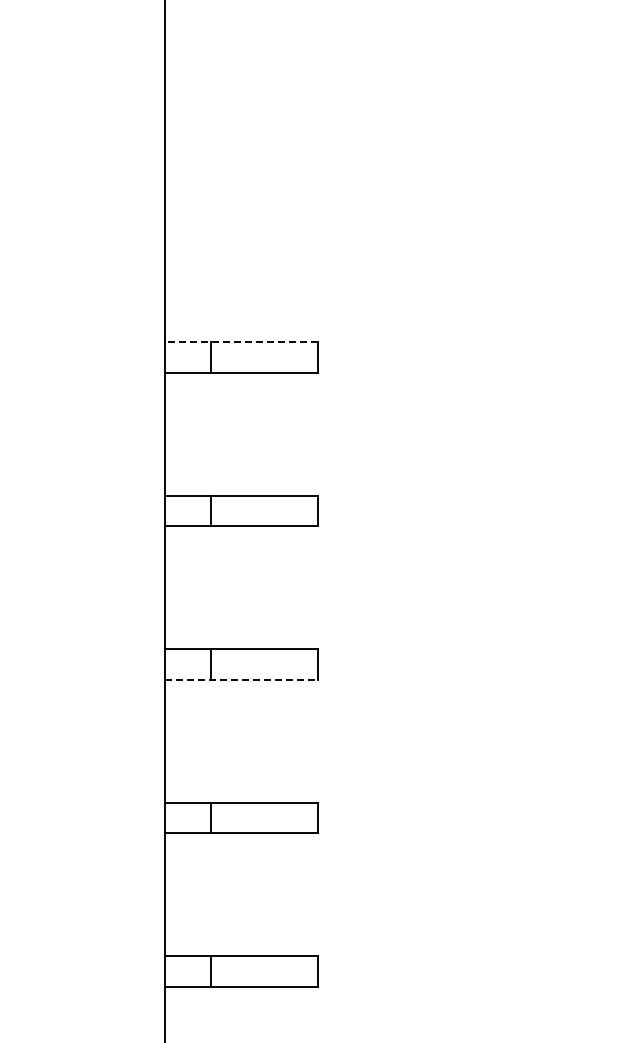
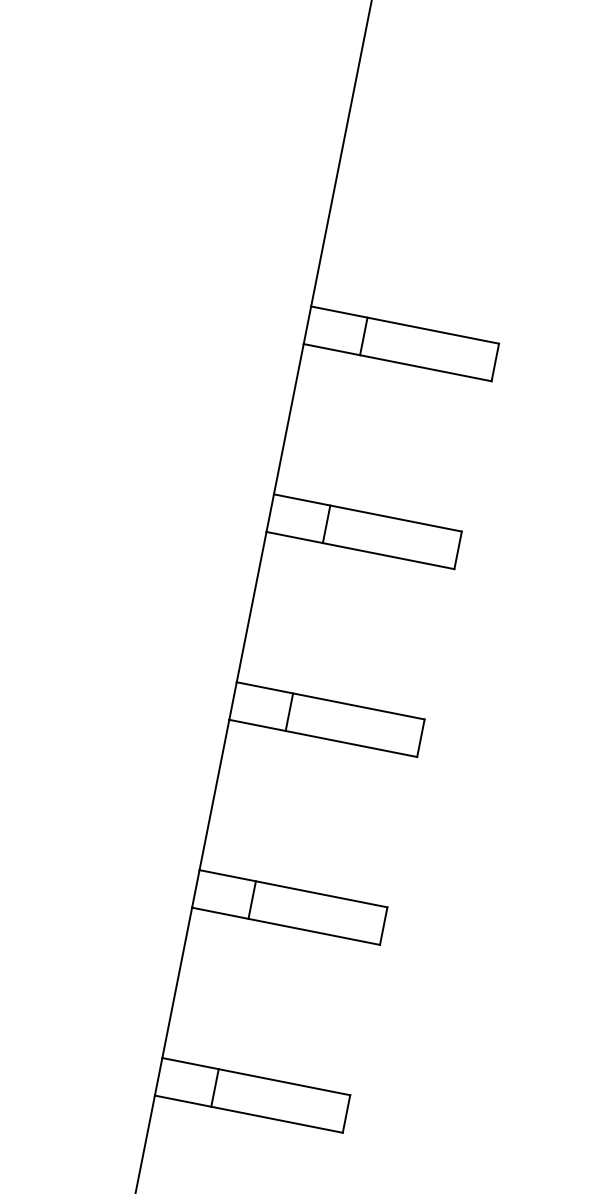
line: (241, 342) -> (405, 325), dashed -> solid
line: (241, 679) -> (323, 738), dashed -> solid

